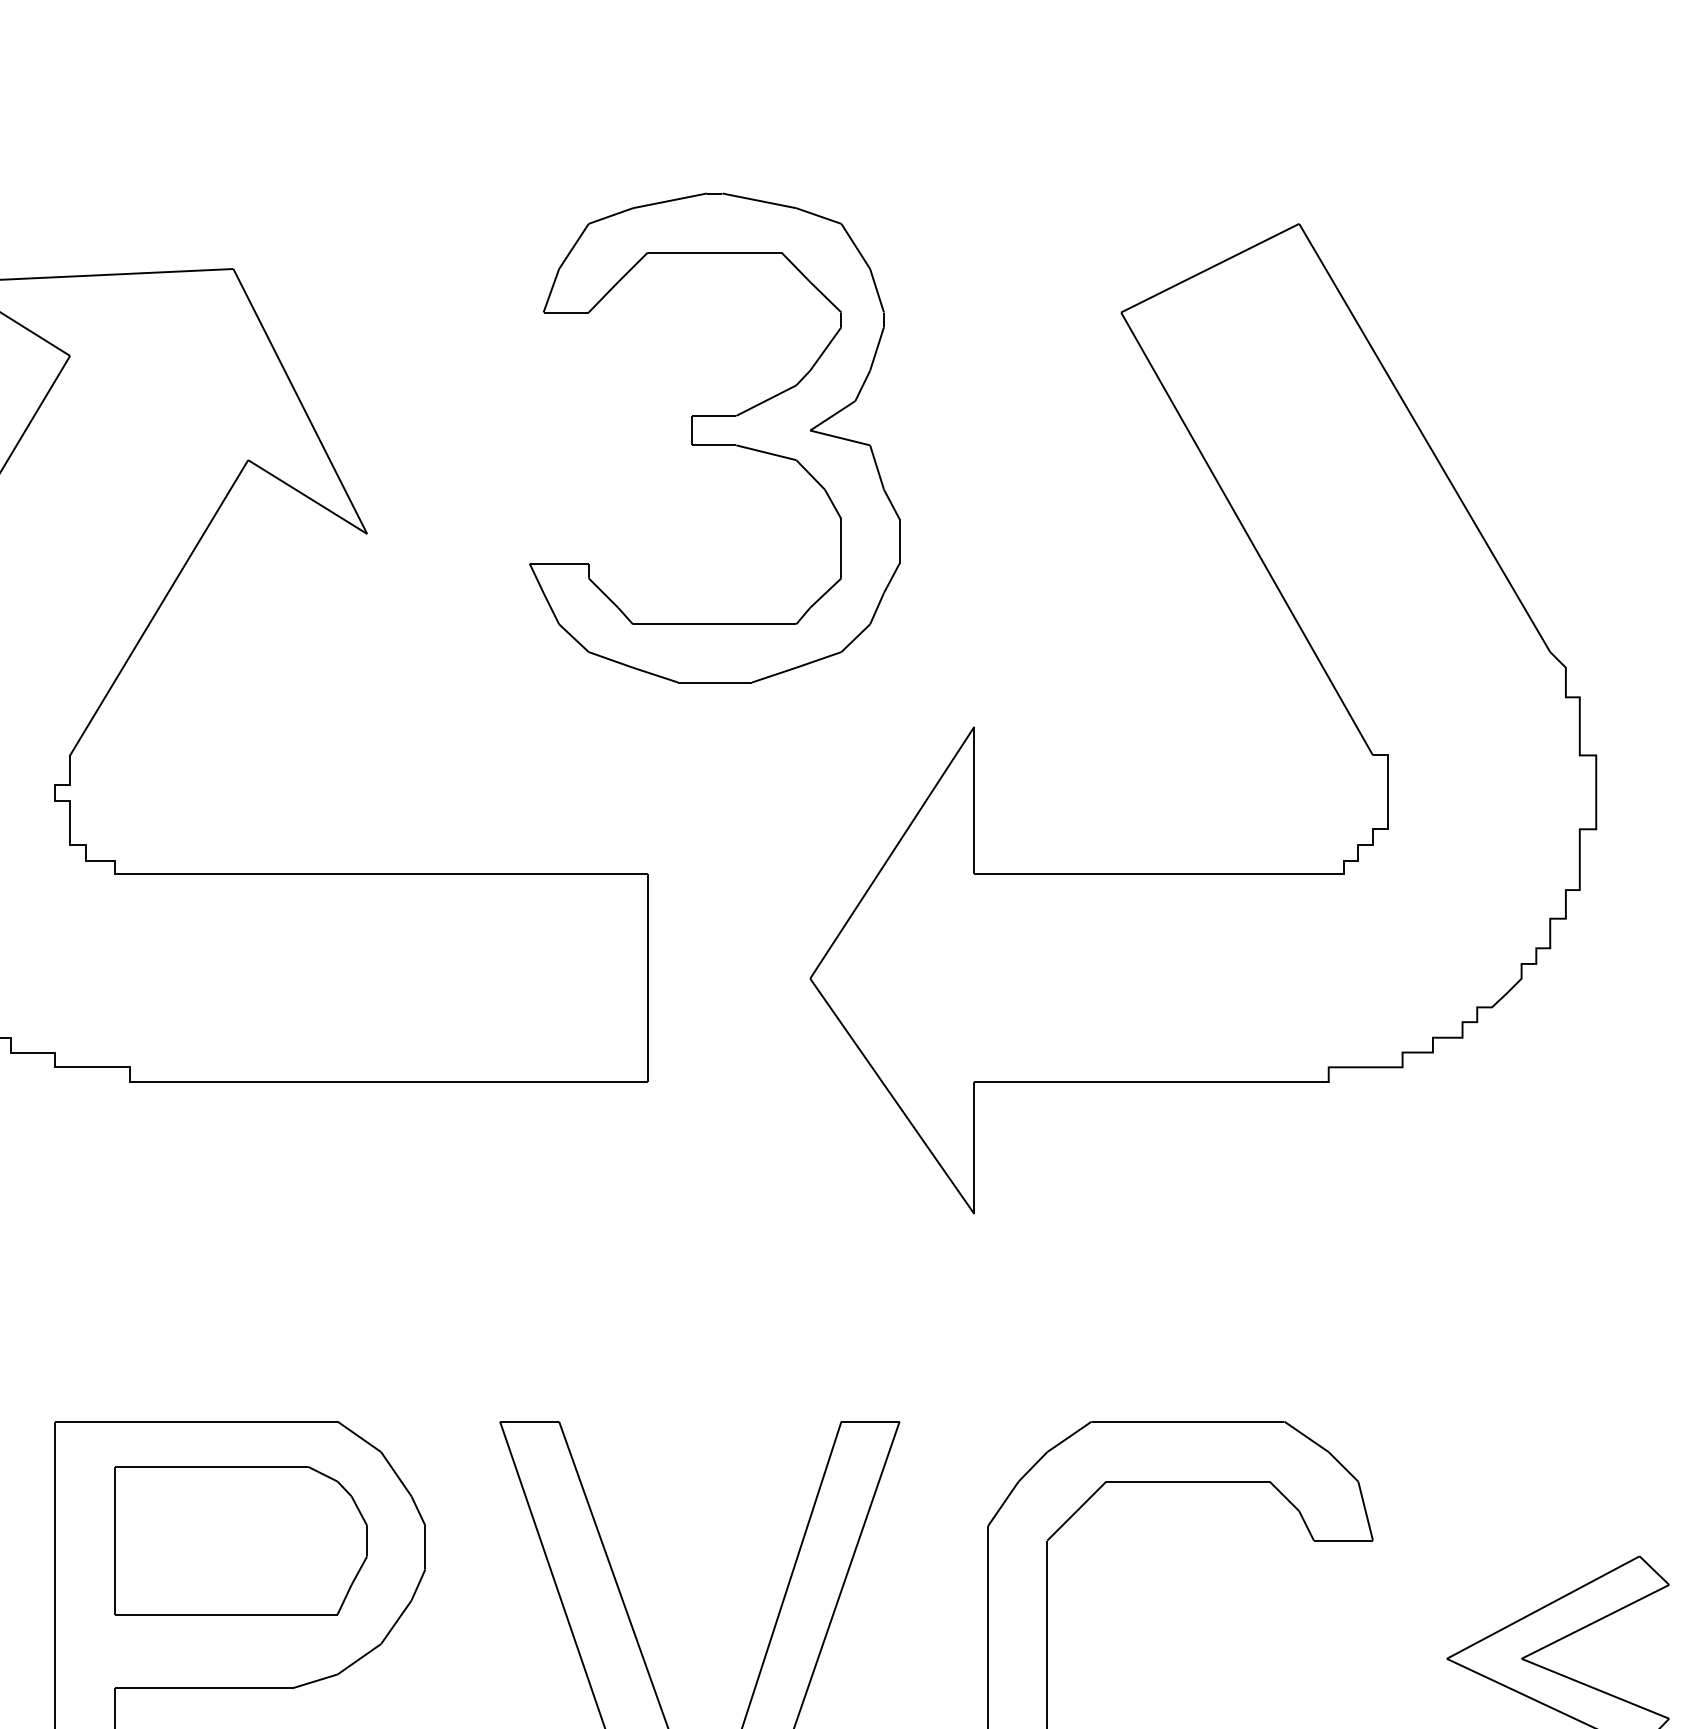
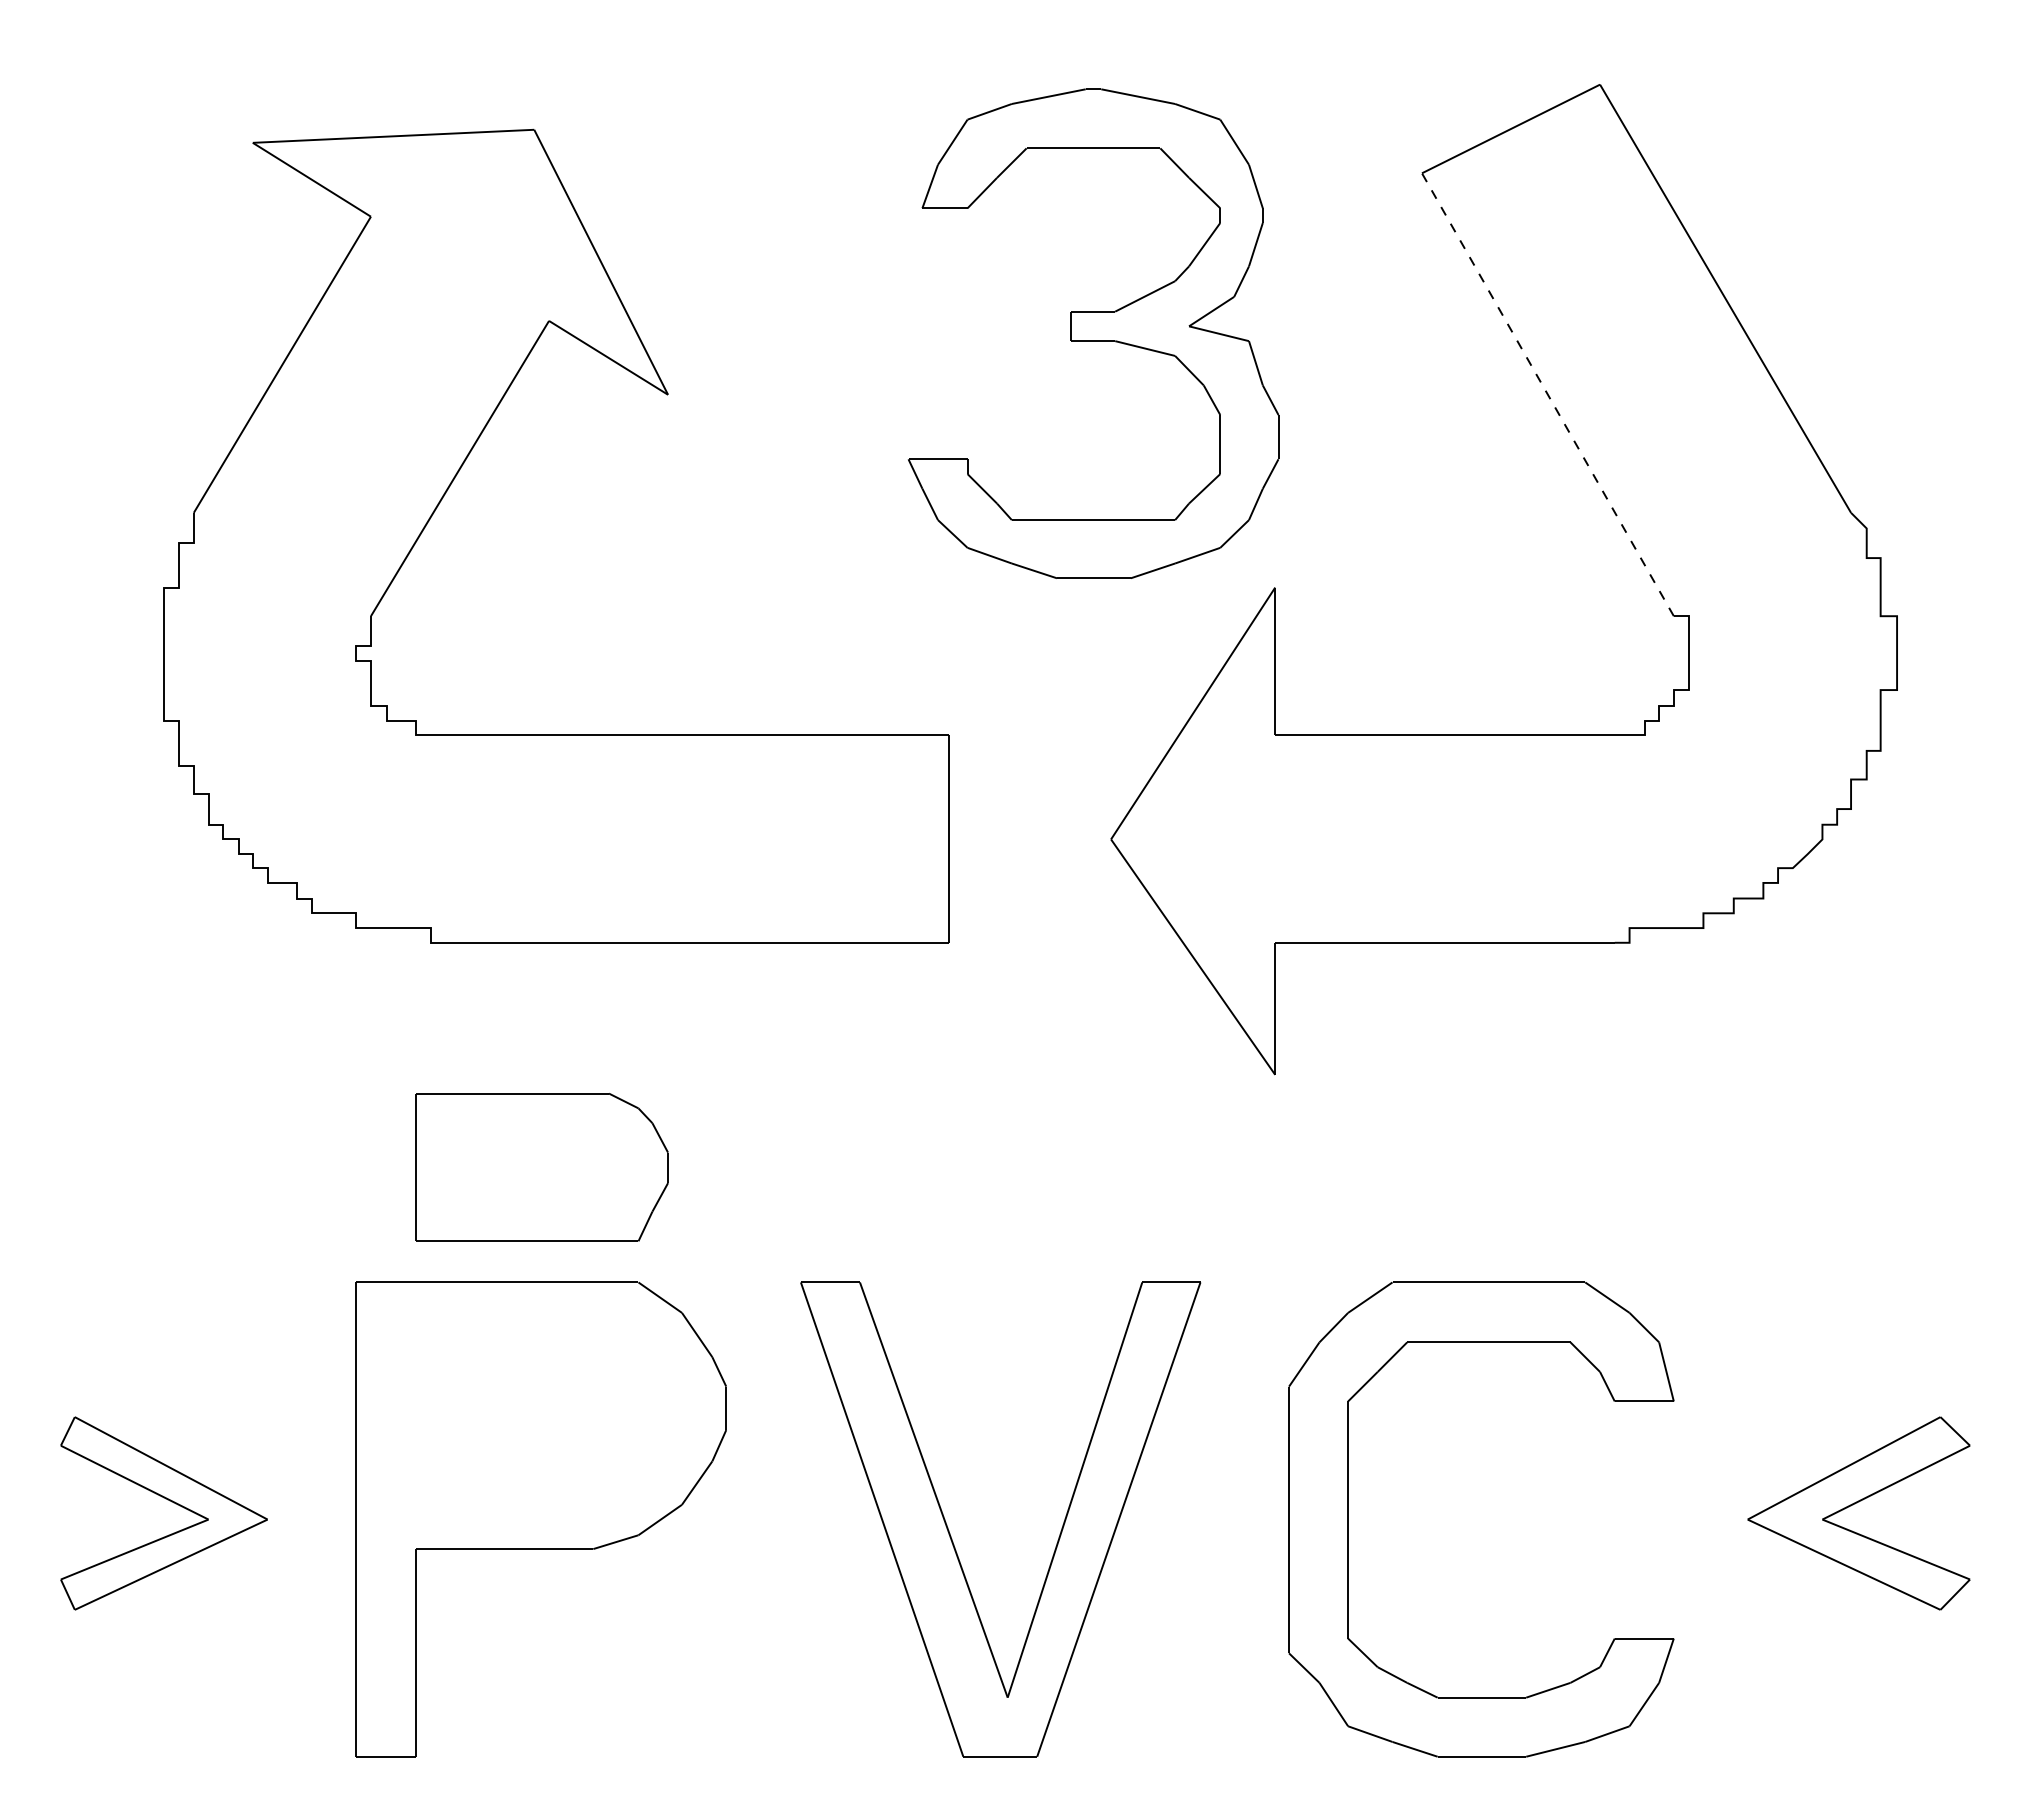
part: (714, 437) -> (1093, 333), moved
line: (1246, 533) -> (1547, 394), solid -> dashed
part: (240, 1540) -> (541, 1167), moved

